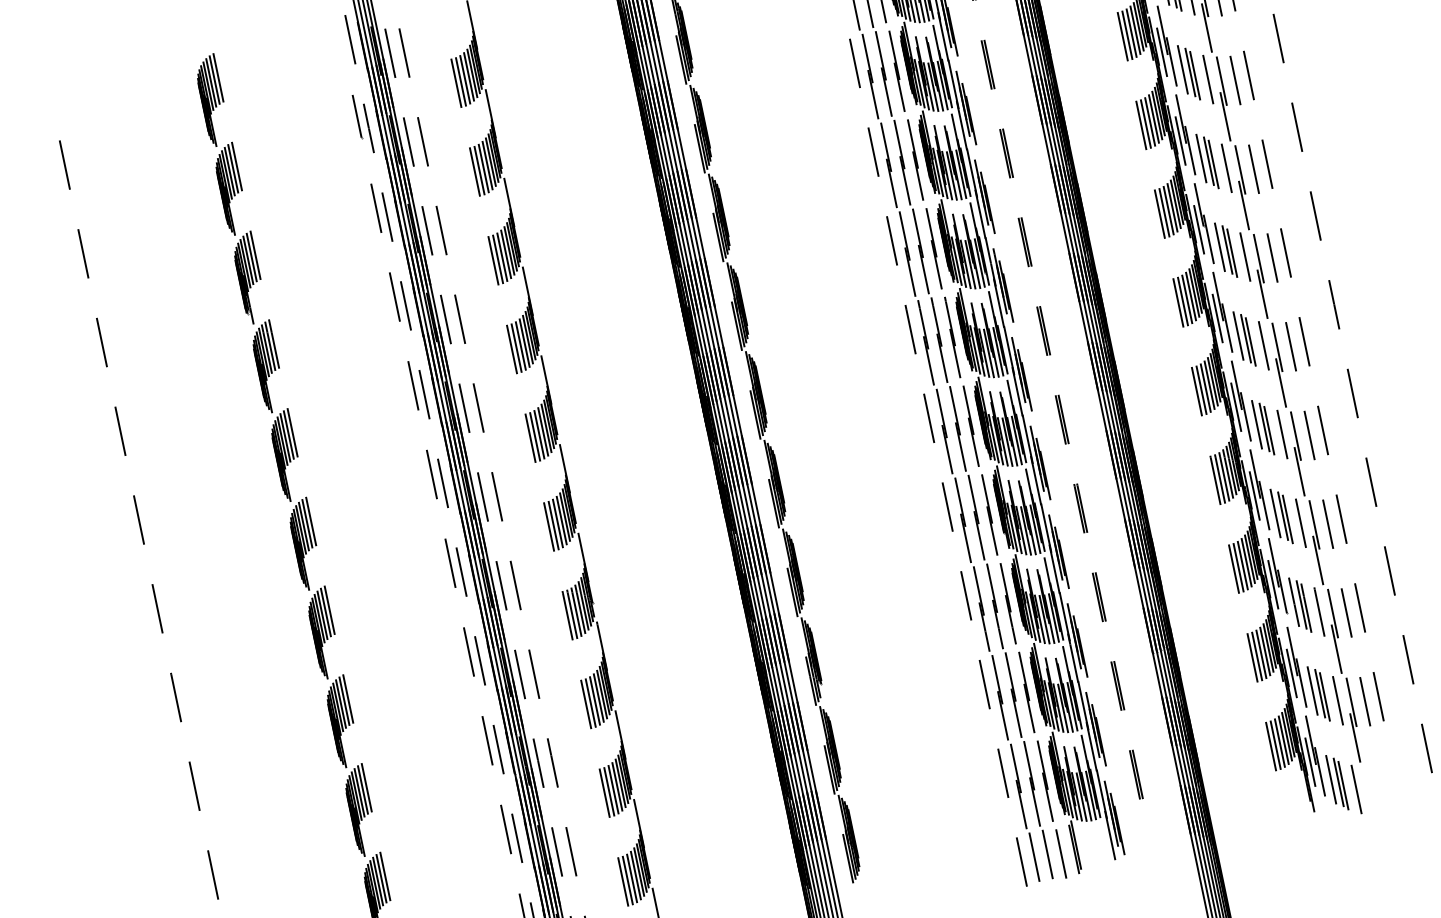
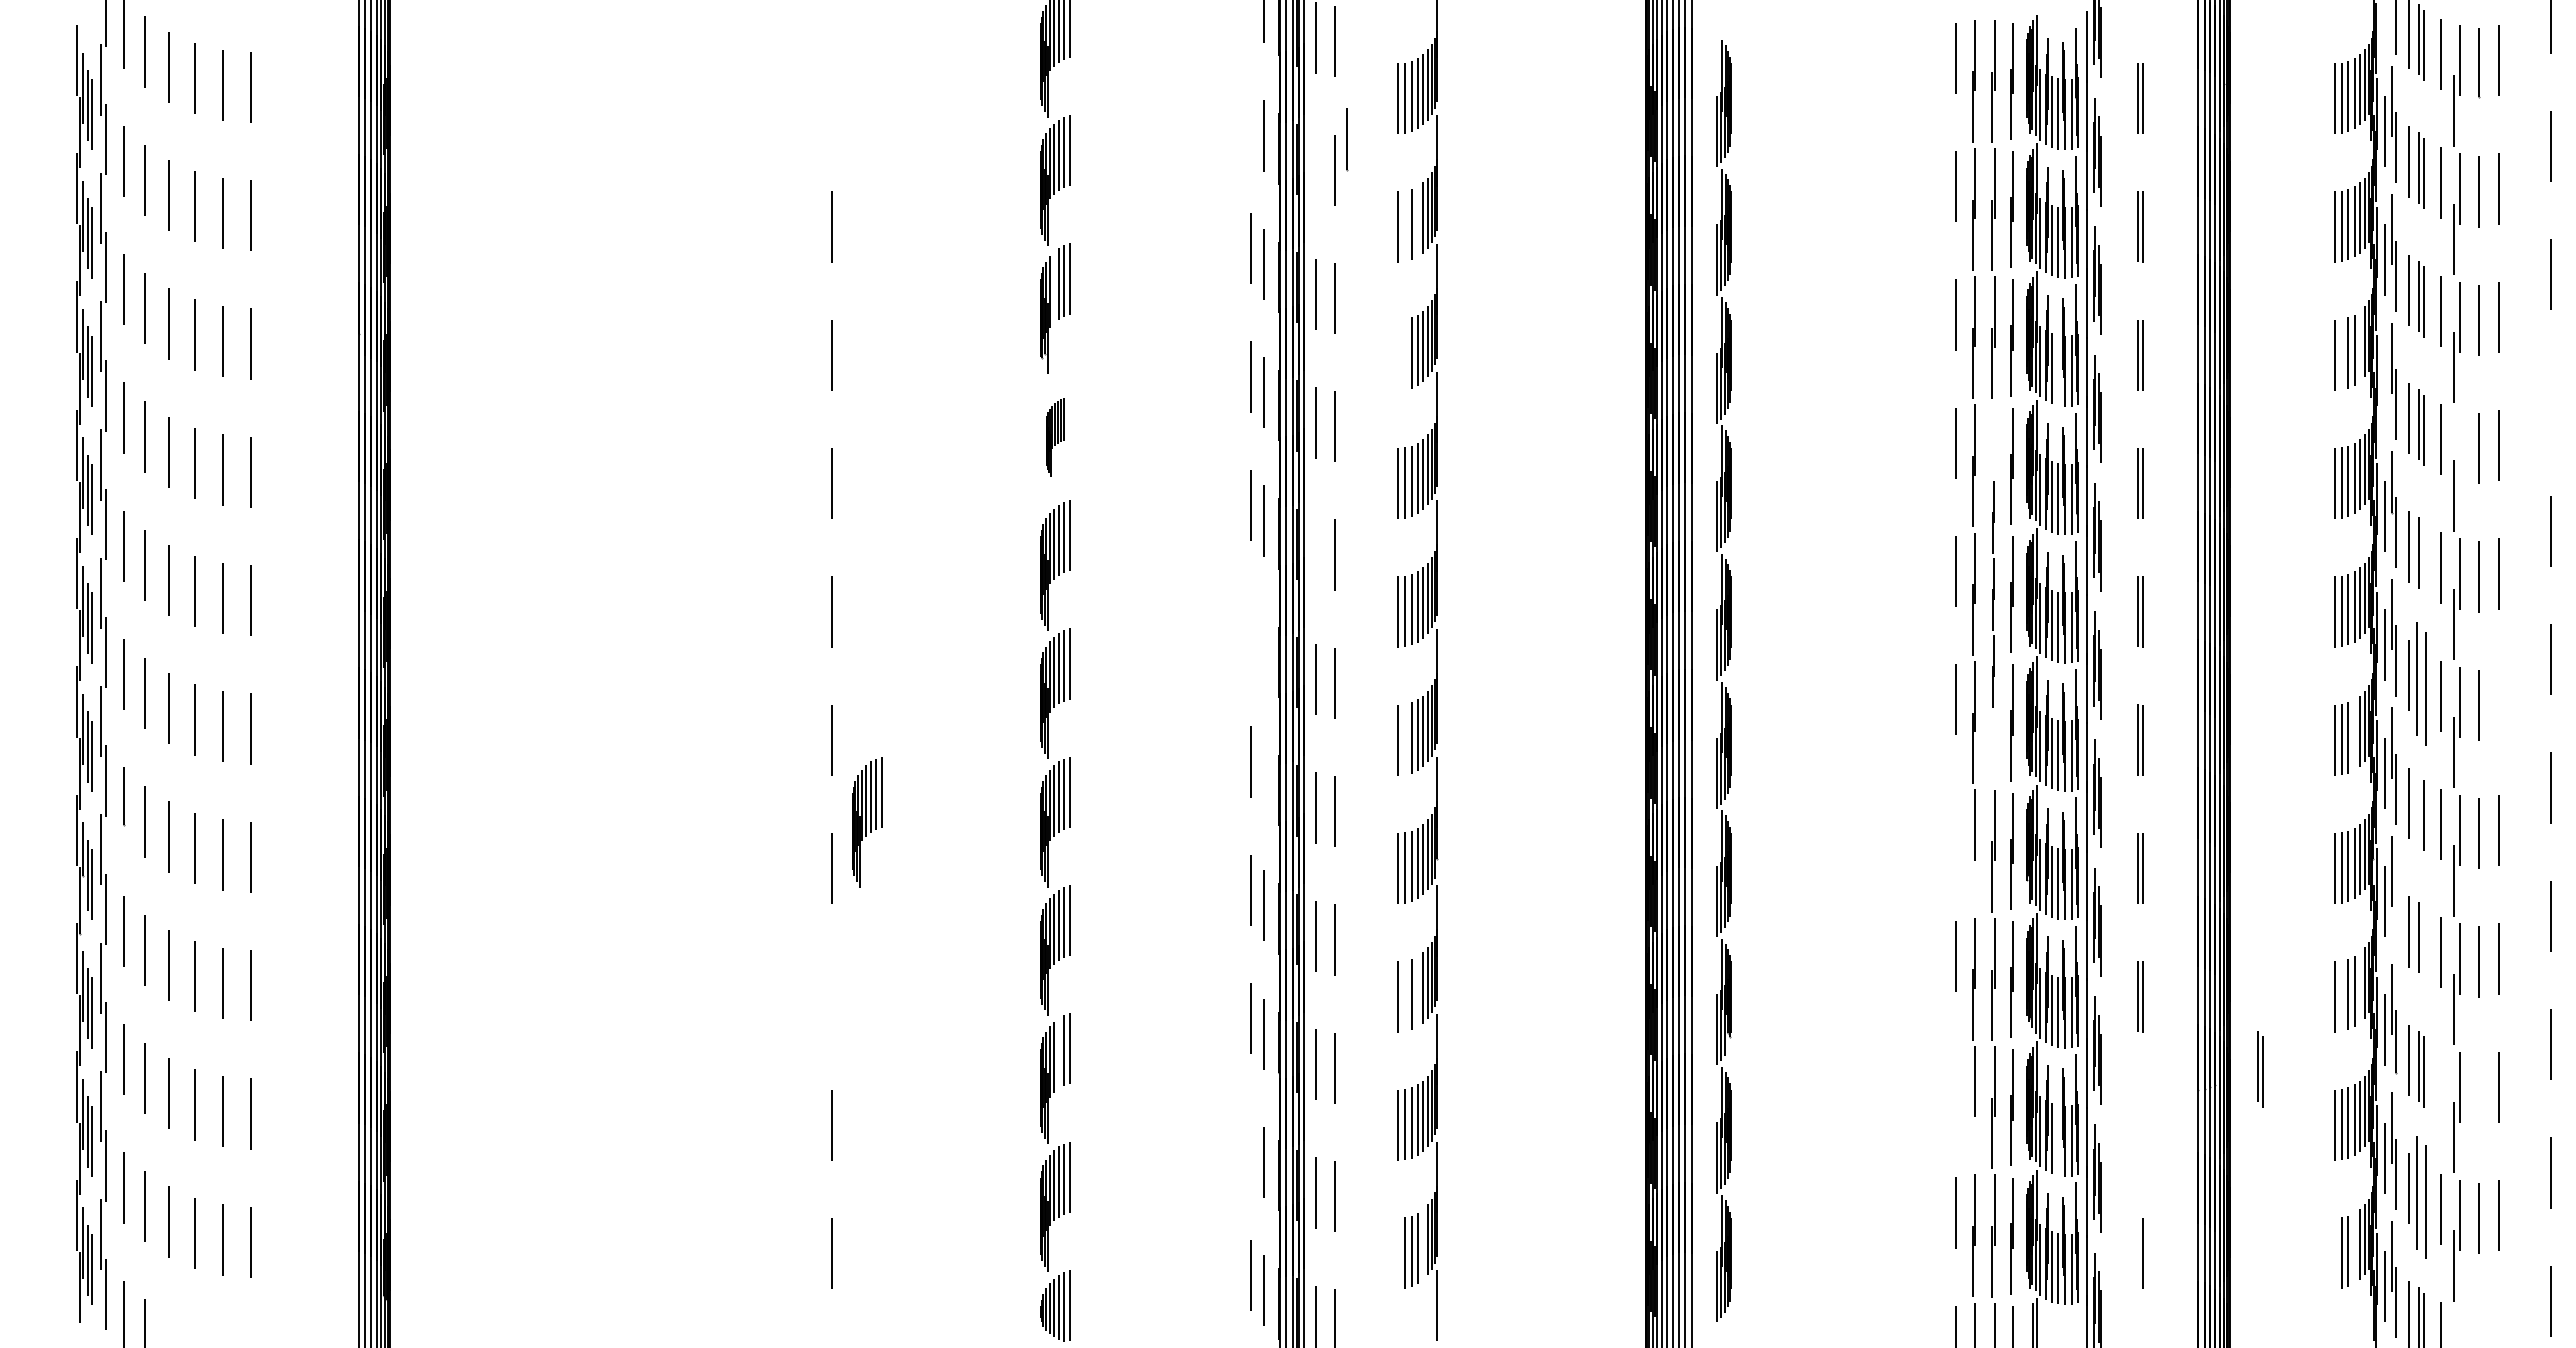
line: (1157, 114) -> (2360, 345), removed
line: (357, 116) -> (1347, 139), moved
line: (1145, 123) -> (2341, 354), removed
line: (1297, 126) -> (2550, 402), removed
line: (1180, 141) -> (2385, 388), removed
line: (408, 142) -> (1315, 166), removed
line: (64, 164) -> (832, 98), removed
line: (487, 165) -> (1417, 221), removed
line: (1240, 169) -> (2459, 445), removed
line: (479, 170) -> (1405, 226), removed
line: (952, 175) -> (2058, 370), removed
line: (1232, 253) -> (2424, 558), removed
line: (498, 259) -> (1405, 354), removed
line: (493, 260) -> (1398, 355), removed
line: (245, 263) -> (1053, 287), removed
part: (939, 340) -> (1993, 594), size x0.6
part: (1248, 340) -> (2421, 684), size x1.6
line: (1304, 341) -> (2498, 701), removed
part: (268, 367) -> (1055, 437), size x0.6
line: (1209, 384) -> (2354, 734), removed
line: (464, 407) -> (1315, 550), removed
line: (1264, 427) -> (2418, 809), removed
line: (432, 474) -> (1251, 633), removed
line: (443, 482) -> (1264, 648), removed
line: (1264, 505) -> (2395, 917), removed
line: (947, 506) -> (1956, 827), removed
line: (1288, 519) -> (2424, 943), removed
line: (553, 525) -> (1405, 739), removed
line: (965, 538) -> (1972, 876), removed
line: (1250, 558) -> (2360, 987), removed
line: (1238, 567) -> (2341, 996), removed
line: (461, 572) -> (1264, 777), removed
line: (1318, 611) -> (2440, 1080), removed
line: (1346, 612) -> (2478, 1089), removed
part: (1192, 630) -> (2260, 1069), added
part: (193, 660) -> (867, 822), added
line: (984, 684) -> (1955, 1084), removed
part: (1117, 685) -> (2140, 1124), removed
part: (1322, 695) -> (2421, 1197), size x1.6
line: (598, 697) -> (1417, 991), removed
line: (591, 703) -> (1405, 996), removed
line: (1063, 708) -> (2058, 1140), removed
line: (1002, 715) -> (1972, 1133), removed
line: (1283, 740) -> (2354, 1248), removed
line: (1271, 746) -> (2335, 1253), removed
line: (1135, 774) -> (2138, 1253), removed
line: (194, 785) -> (832, 996), removed
line: (359, 792) -> (1058, 1053), removed
line: (506, 829) -> (1251, 1146), removed
line: (639, 872) -> (1423, 1244), removed
line: (623, 881) -> (1398, 1253), removed

